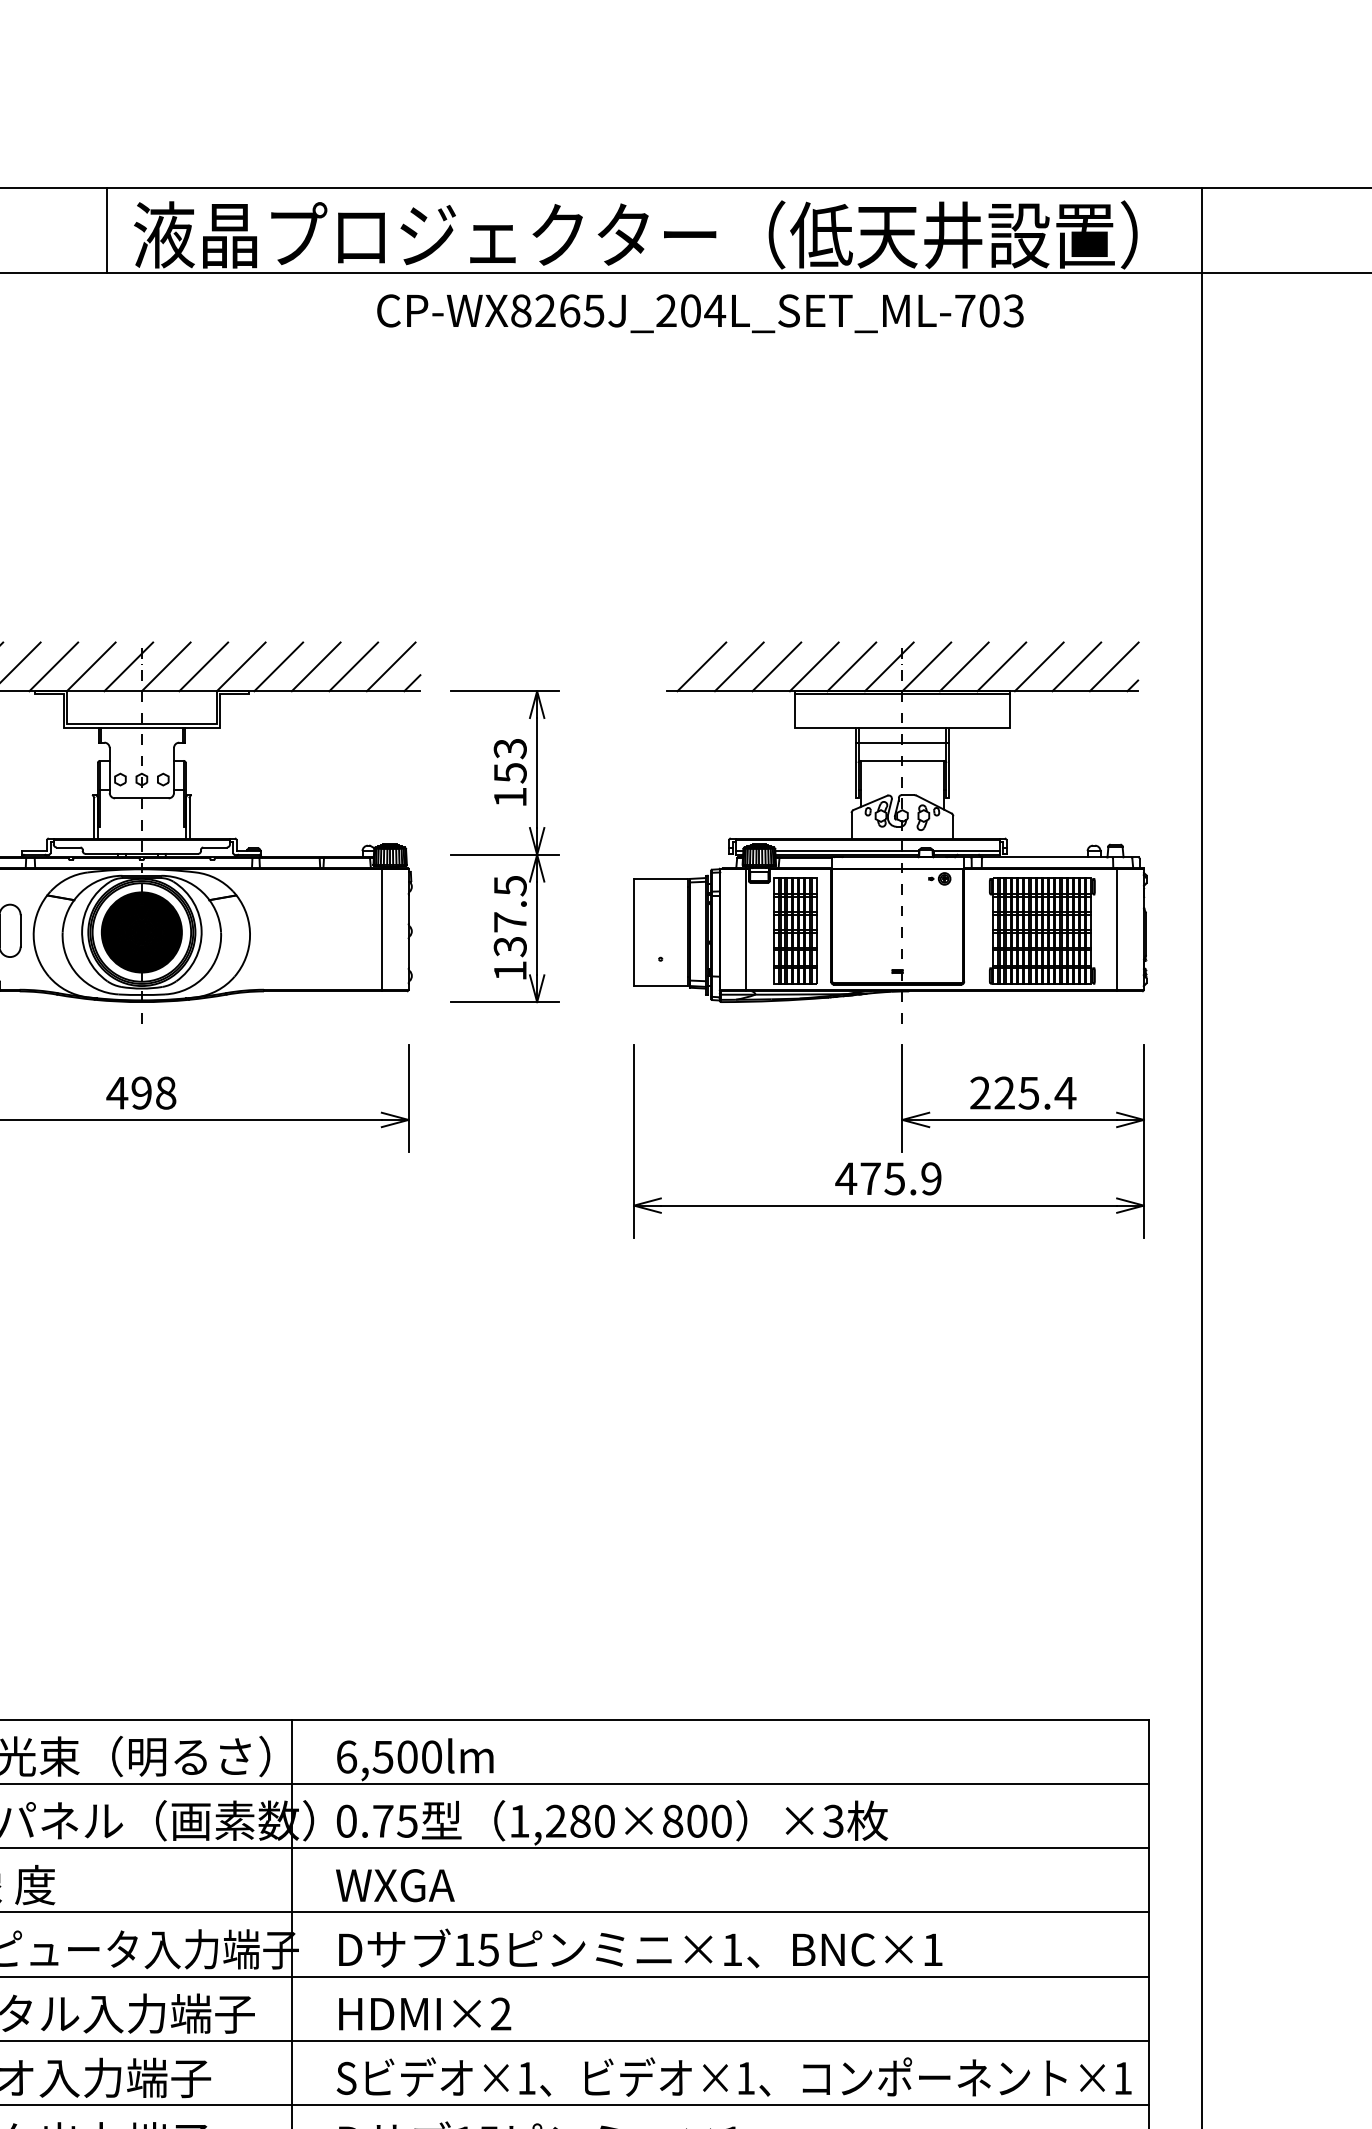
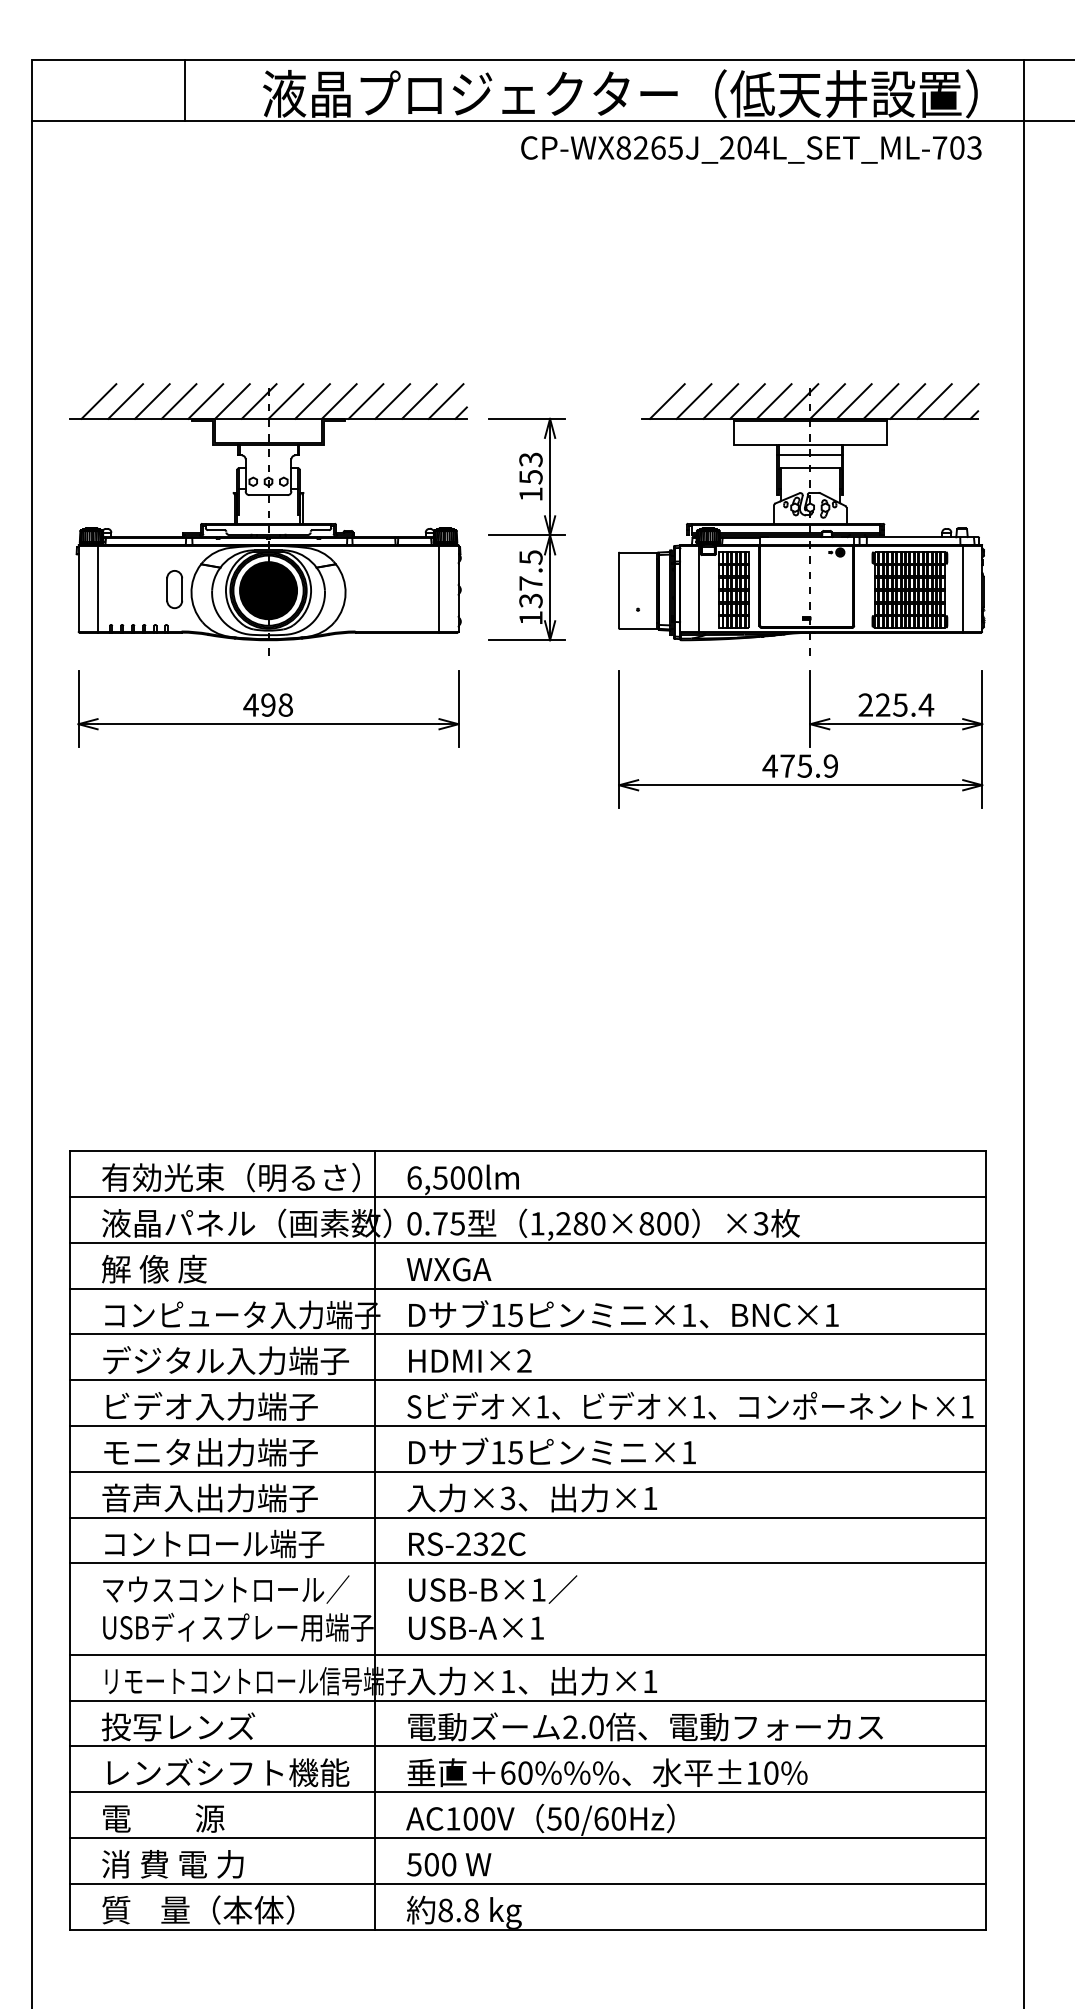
line: (106, 230) -> (184, 90), moved
text: (700, 313) -> (751, 149), moved

